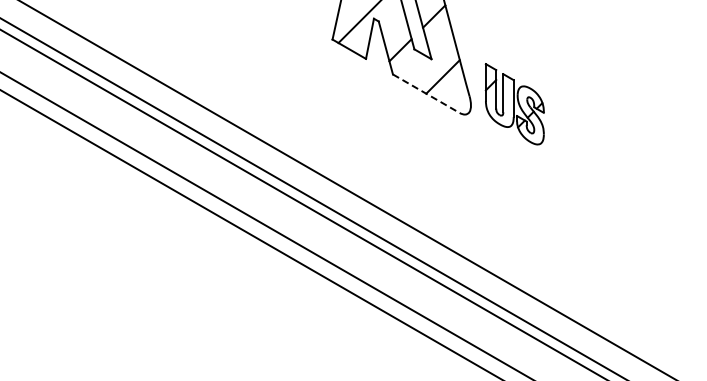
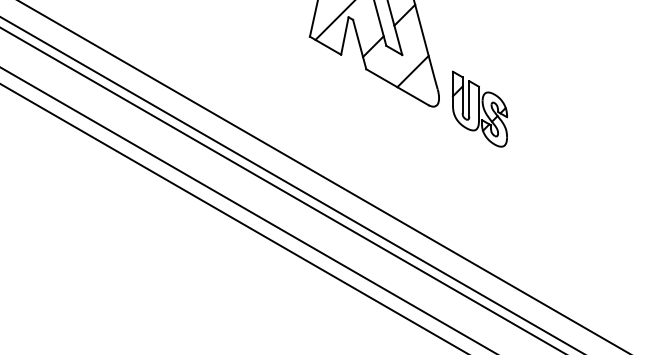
line: (426, 93) -> (397, 87), dashed -> solid
part: (514, 104) -> (479, 109), moved

